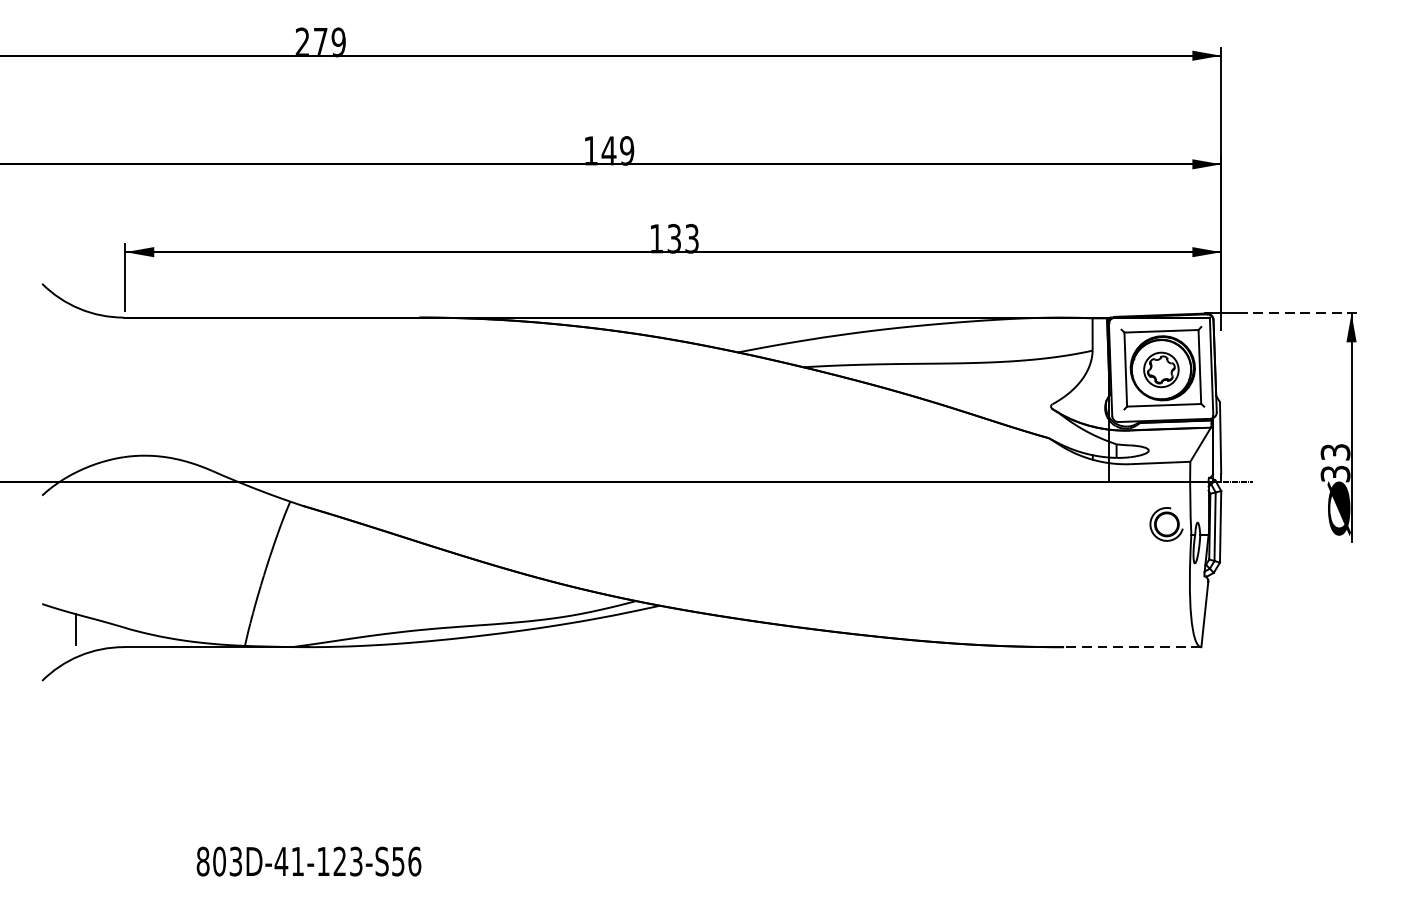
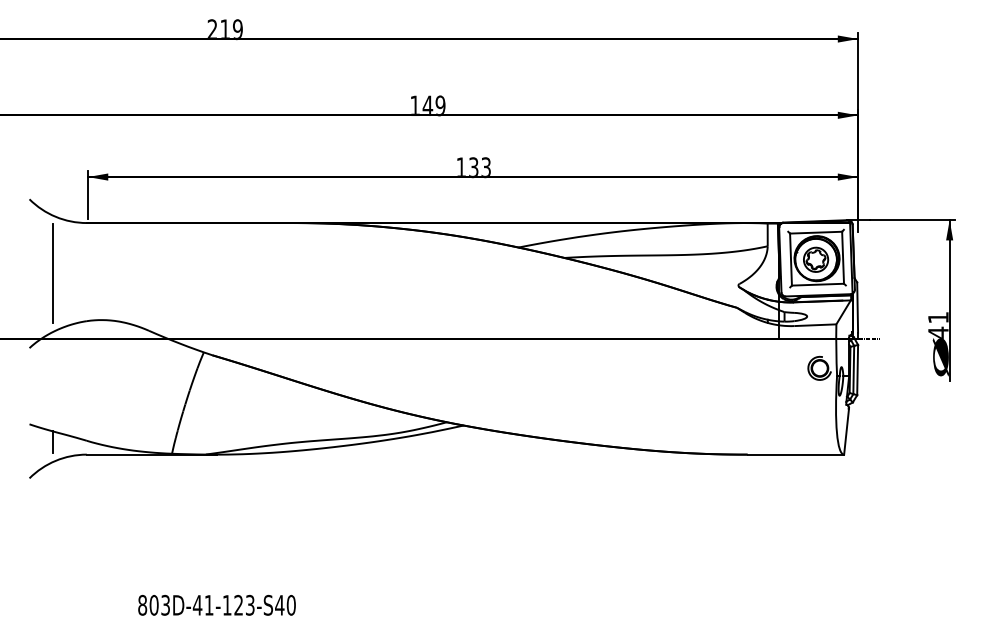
text: (319, 40) -> (224, 28), 279 -> 219
line: (1298, 313) -> (912, 220), dashed -> solid
line: (76, 389) -> (53, 273), added
text: (1335, 463) -> (938, 325), 33 -> 41
line: (1132, 646) -> (795, 454), dashed -> solid
text: (406, 860) -> (285, 604), 803D-41-123-S56 -> 803D-41-123-S40

